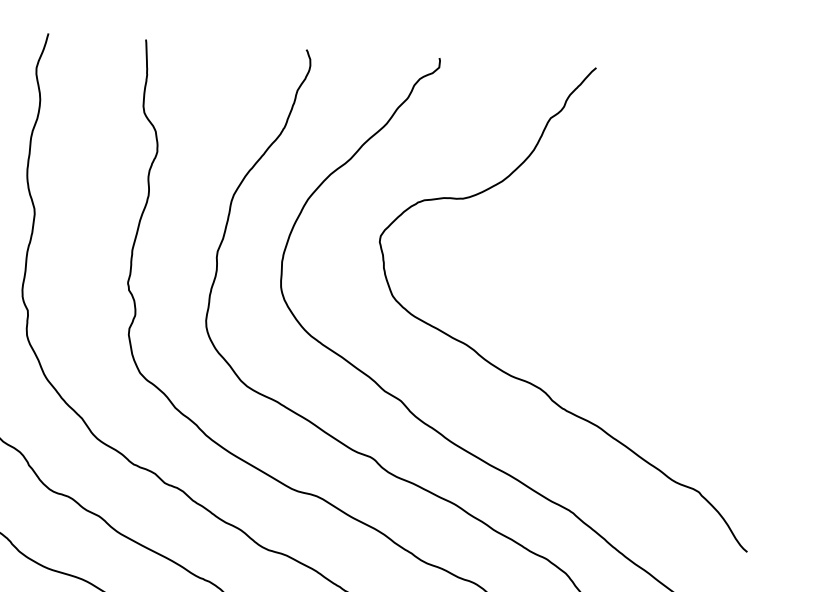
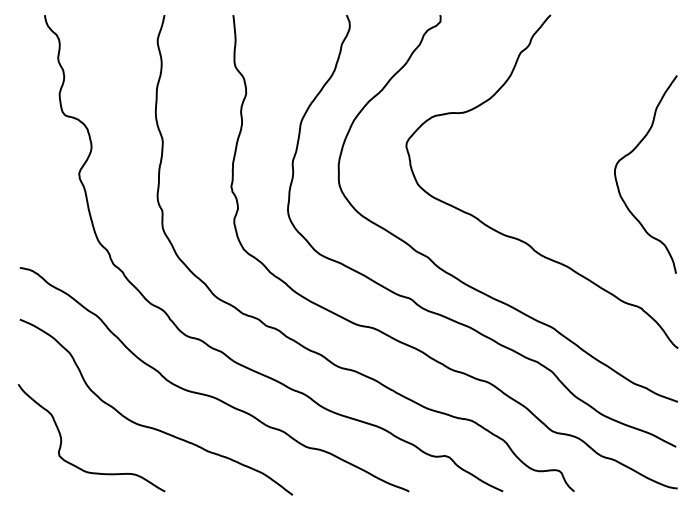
curve: (698, 271) -> (631, 153), added

